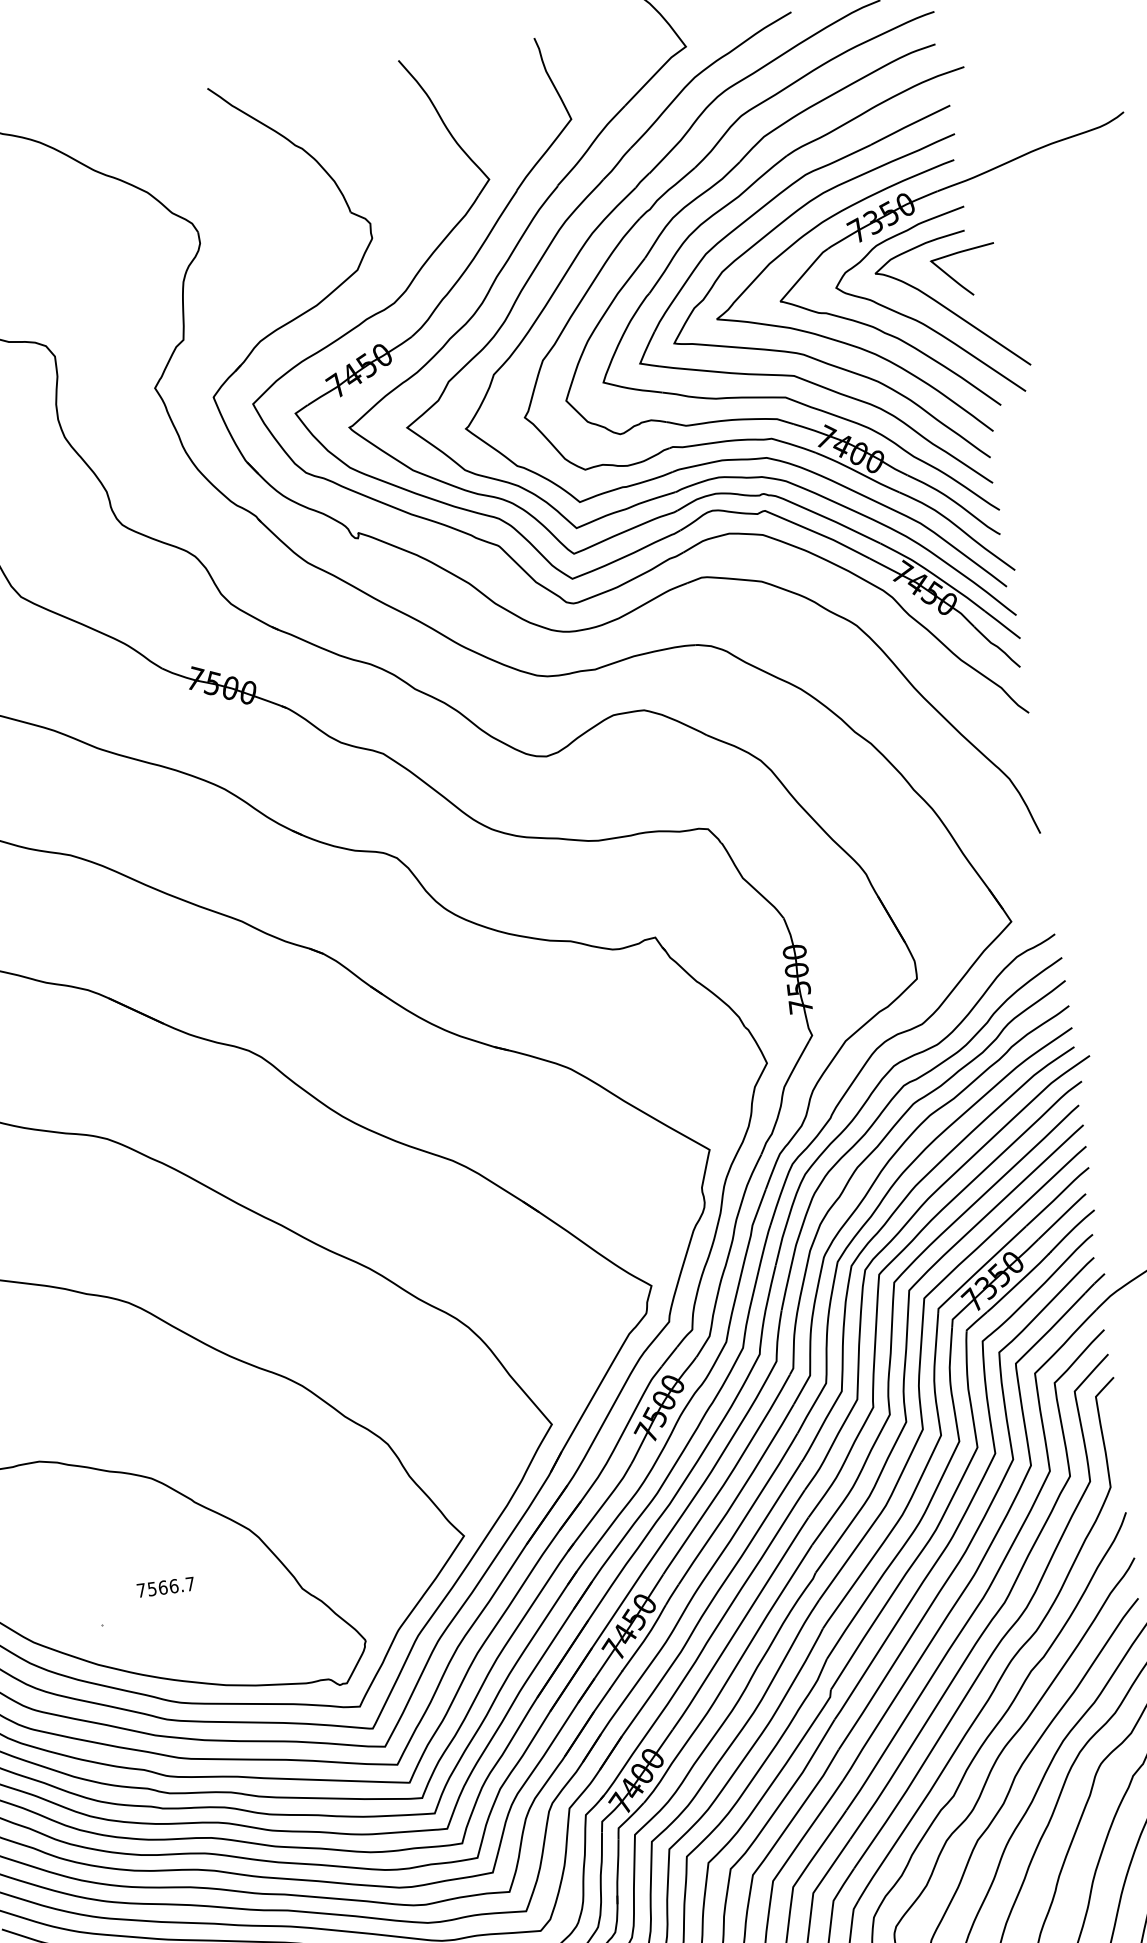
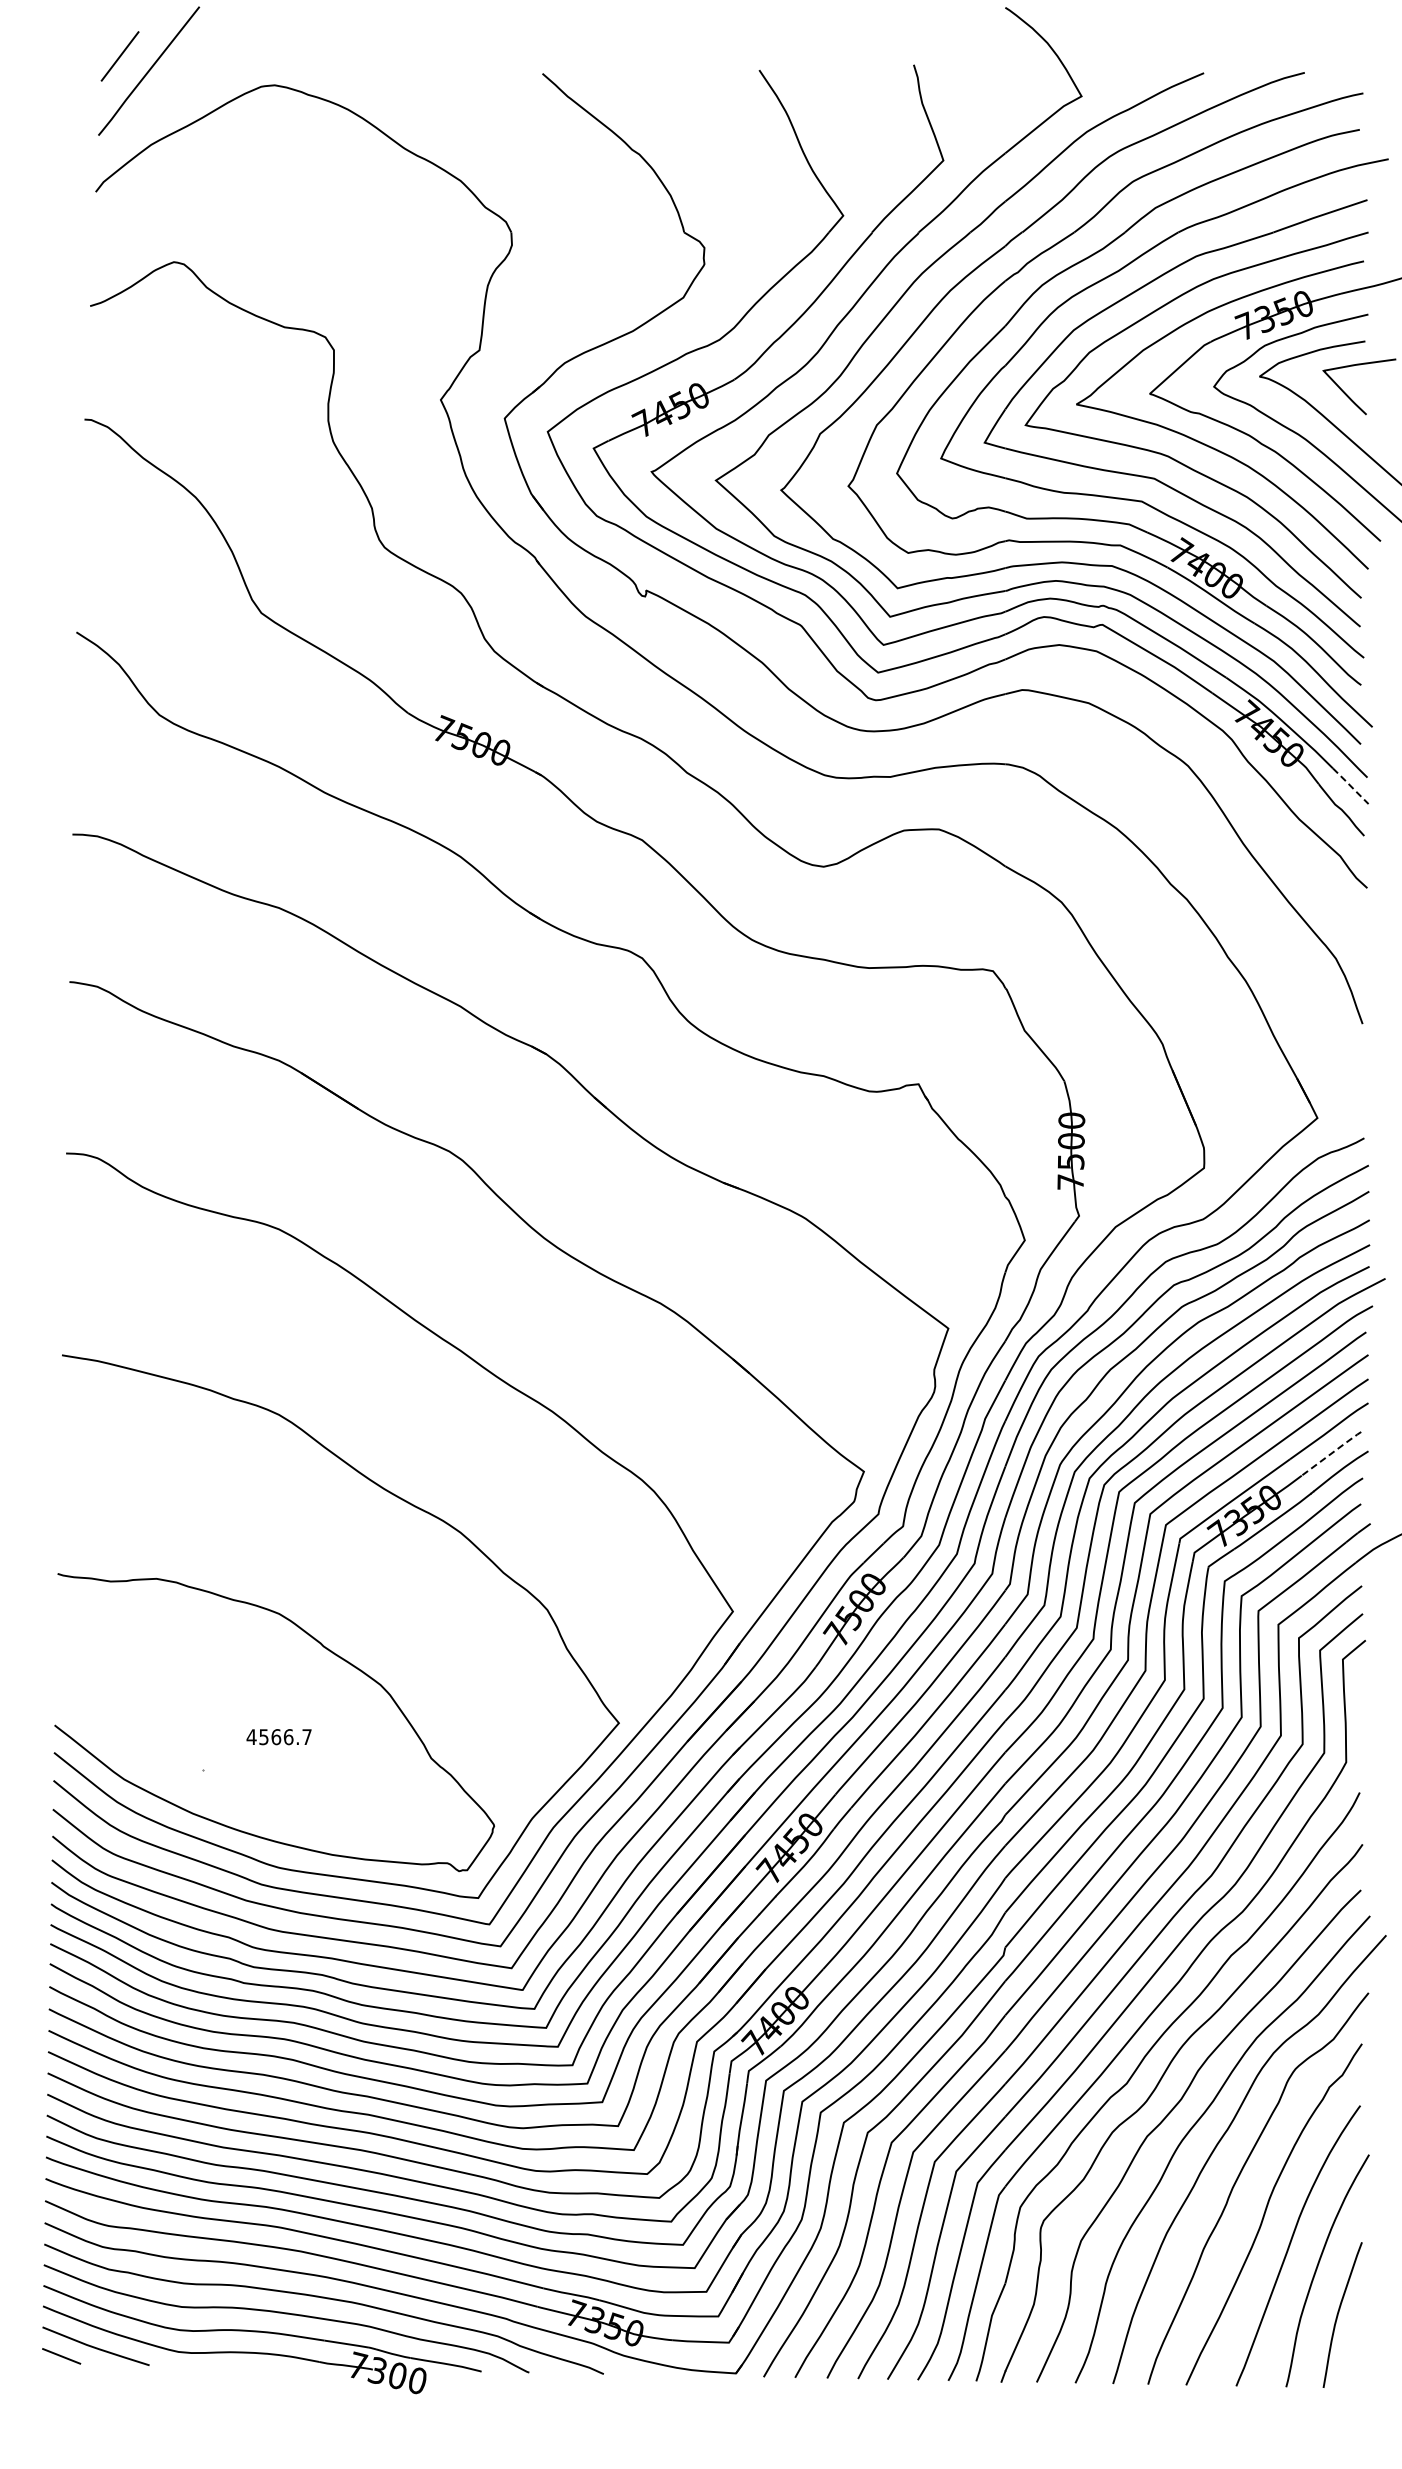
line: (1002, 625) -> (1350, 786), solid -> dashed
line: (1062, 1216) -> (1331, 1453), solid -> dashed
text: (141, 1589) -> (251, 1736), 7566.7 -> 4566.7

